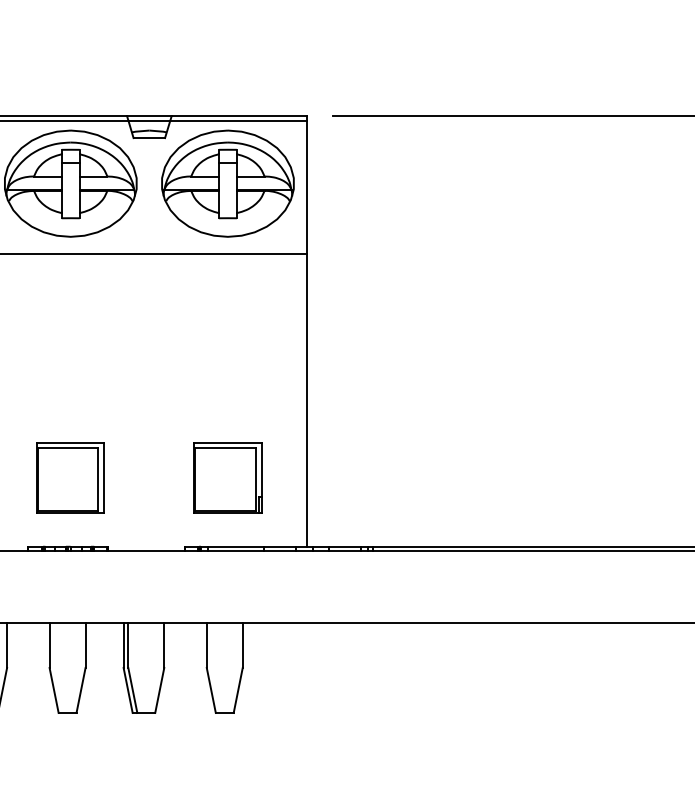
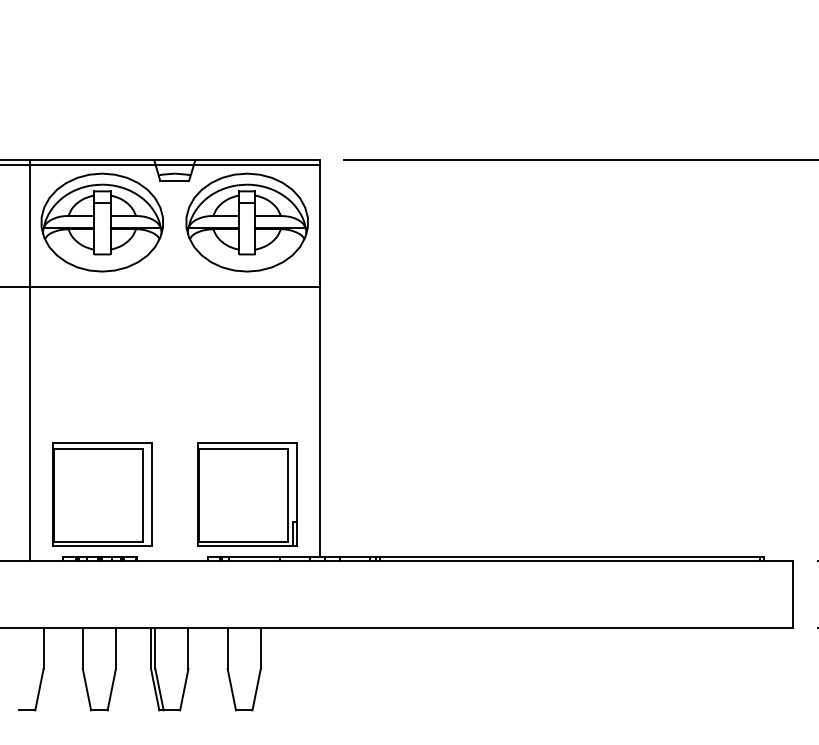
part: (69, 477) -> (101, 493), size x1.6
part: (227, 477) -> (246, 493), size x1.6

